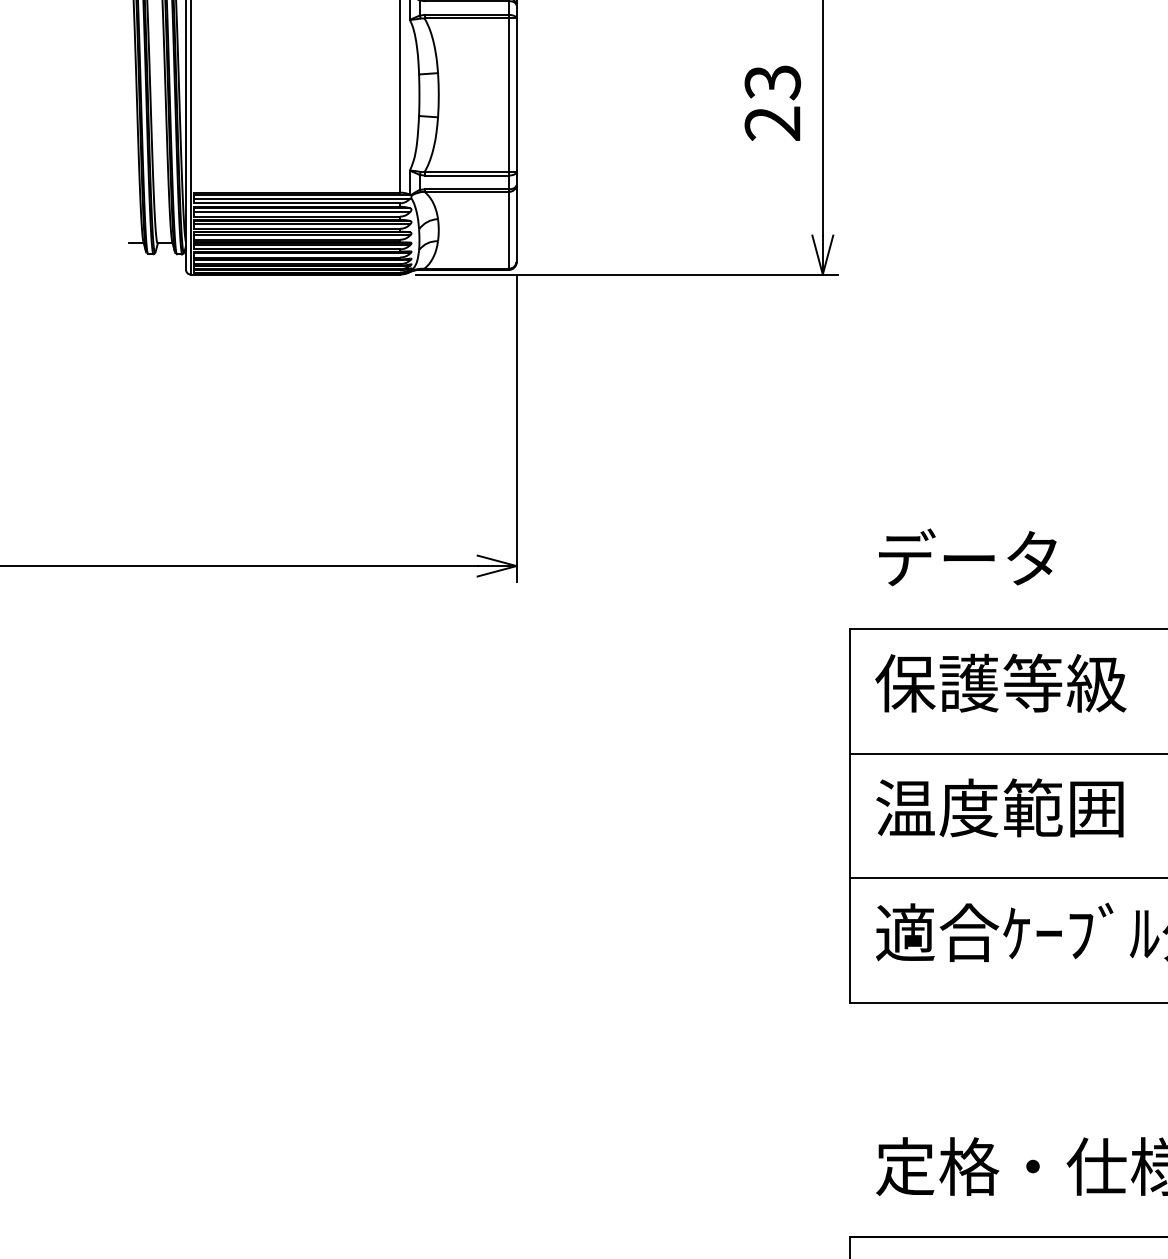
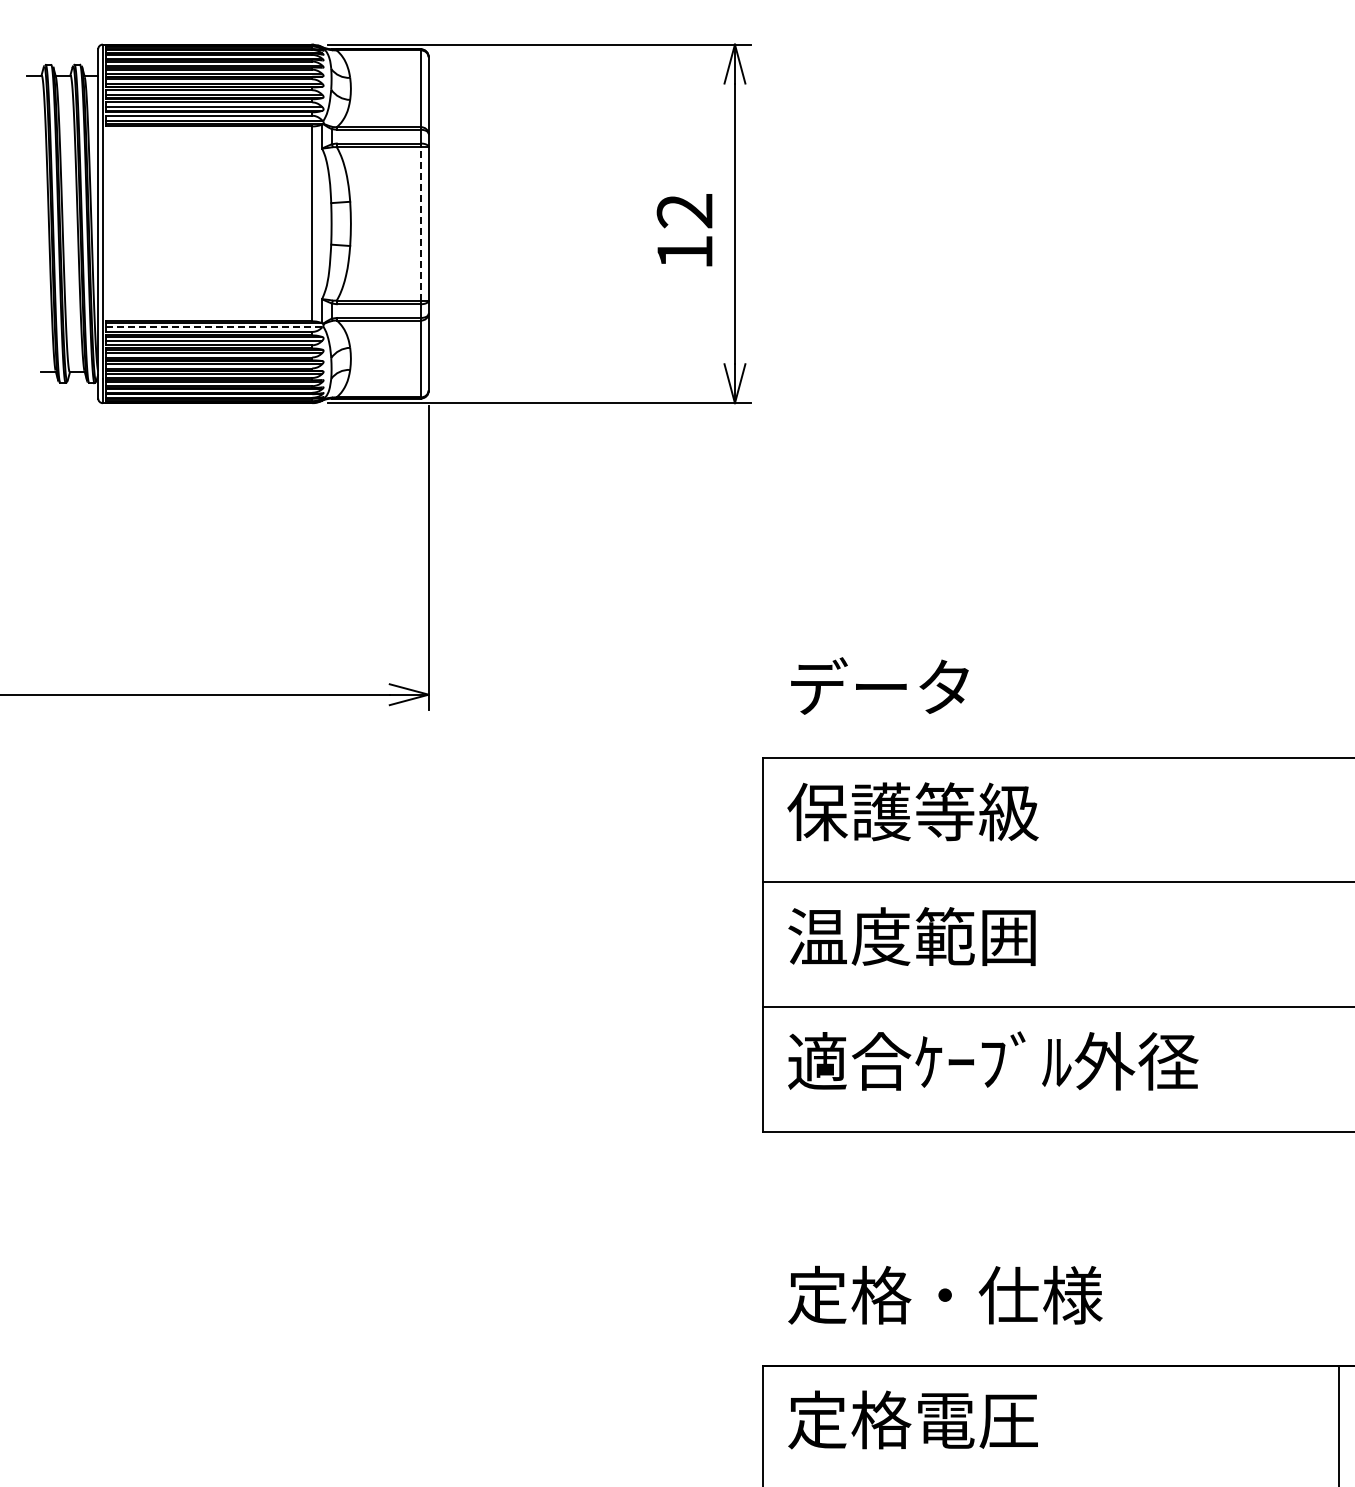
line: (508, 94) -> (420, 223), solid -> dashed
text: (772, 102) -> (684, 231), 23 -> 12
line: (302, 198) -> (214, 327), solid -> dashed

